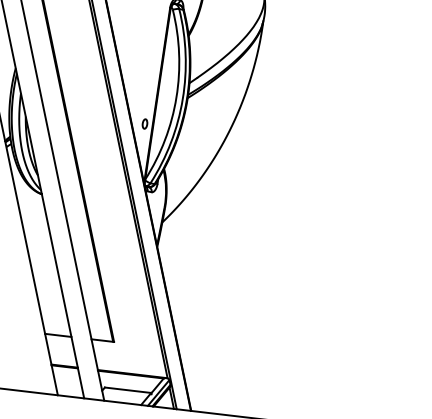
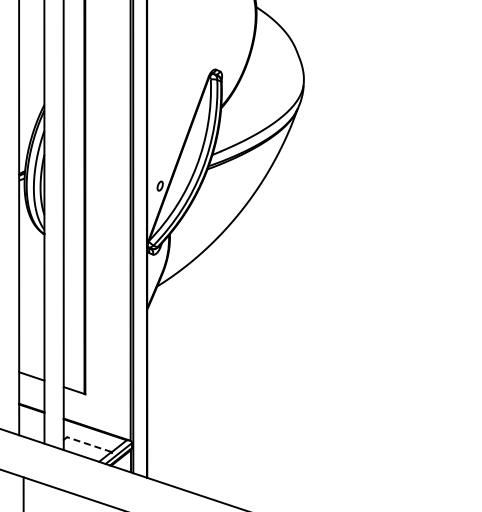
line: (127, 390) -> (88, 444), solid -> dashed

